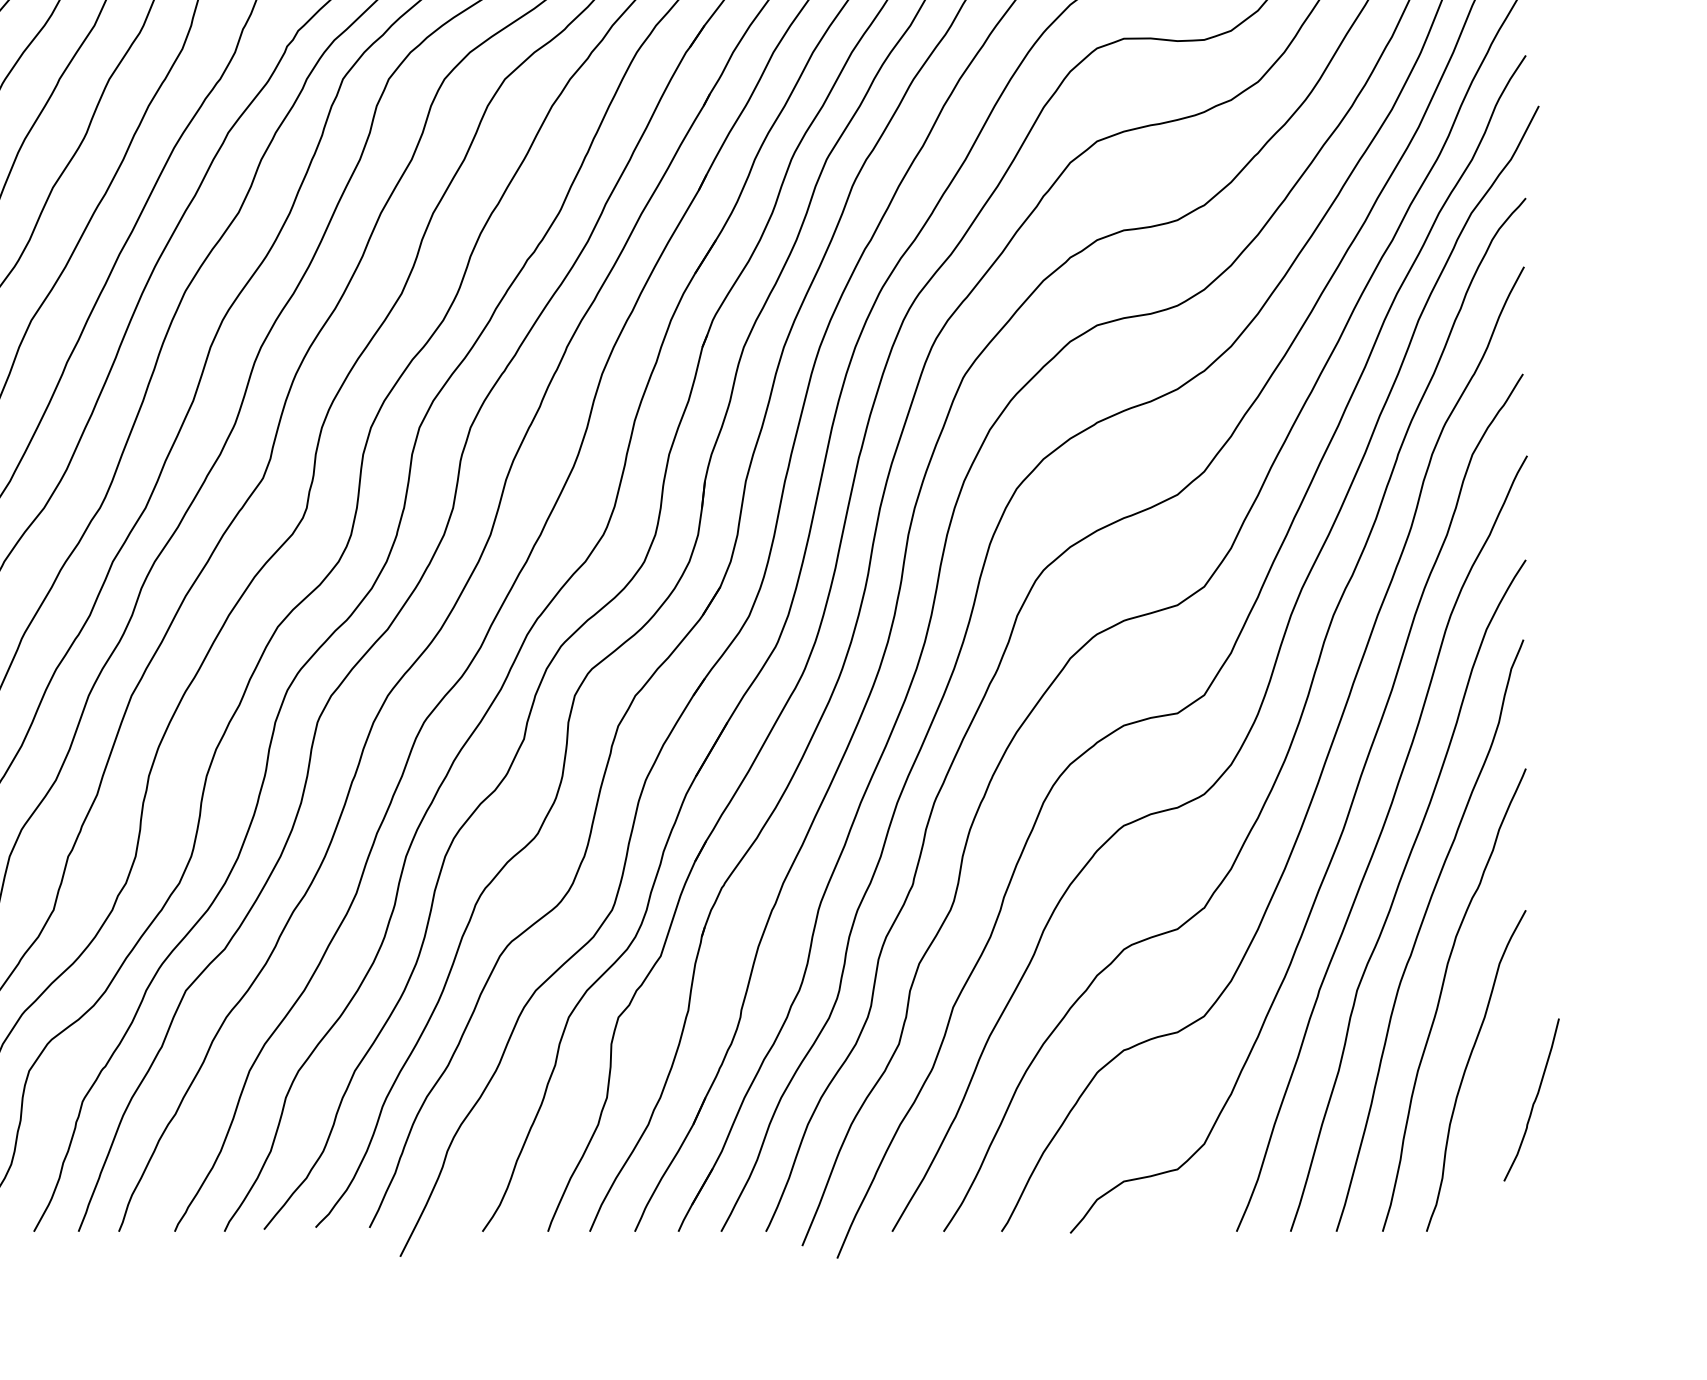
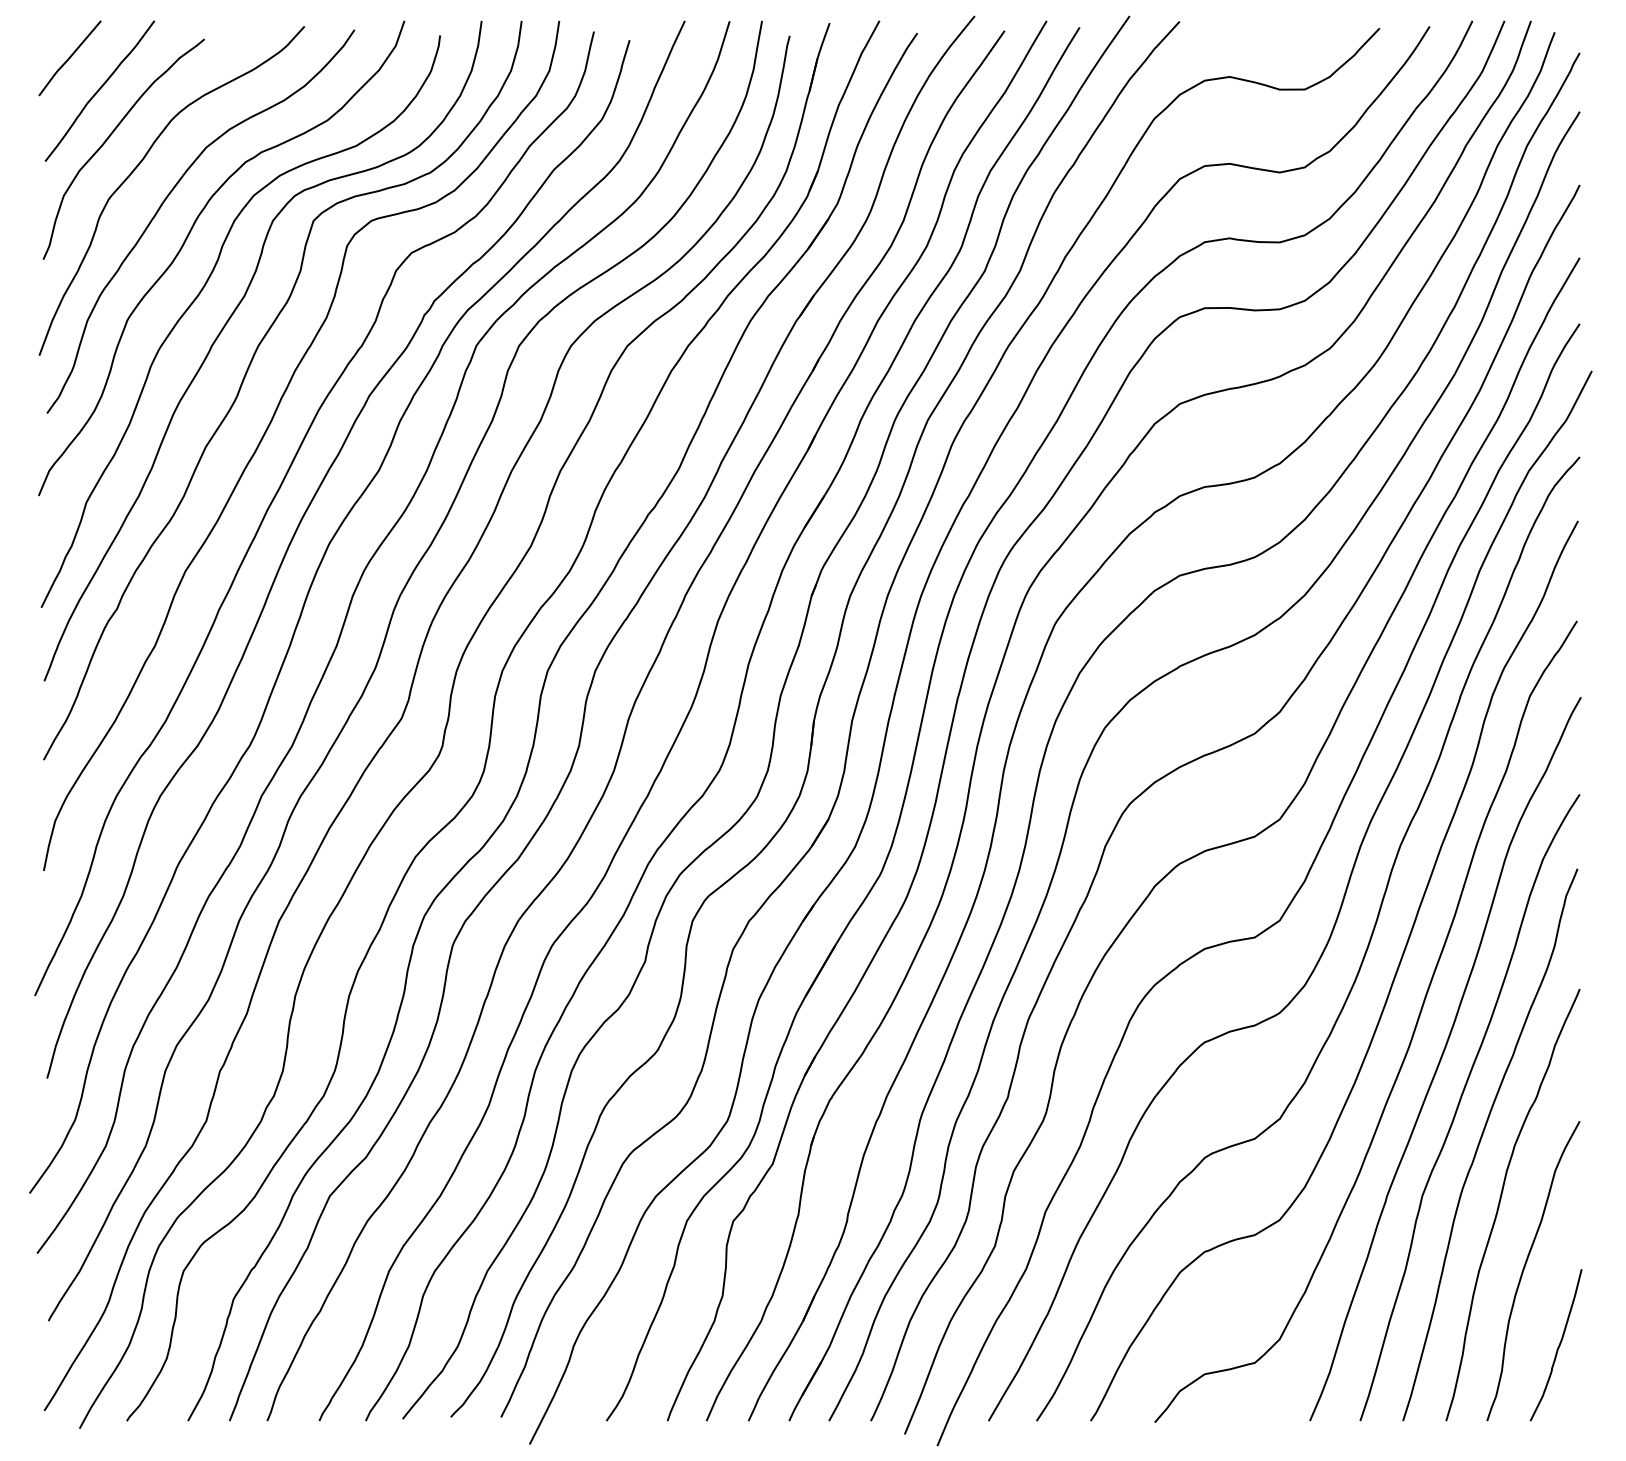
curve: (1533, 1102) -> (1557, 1347), moved

